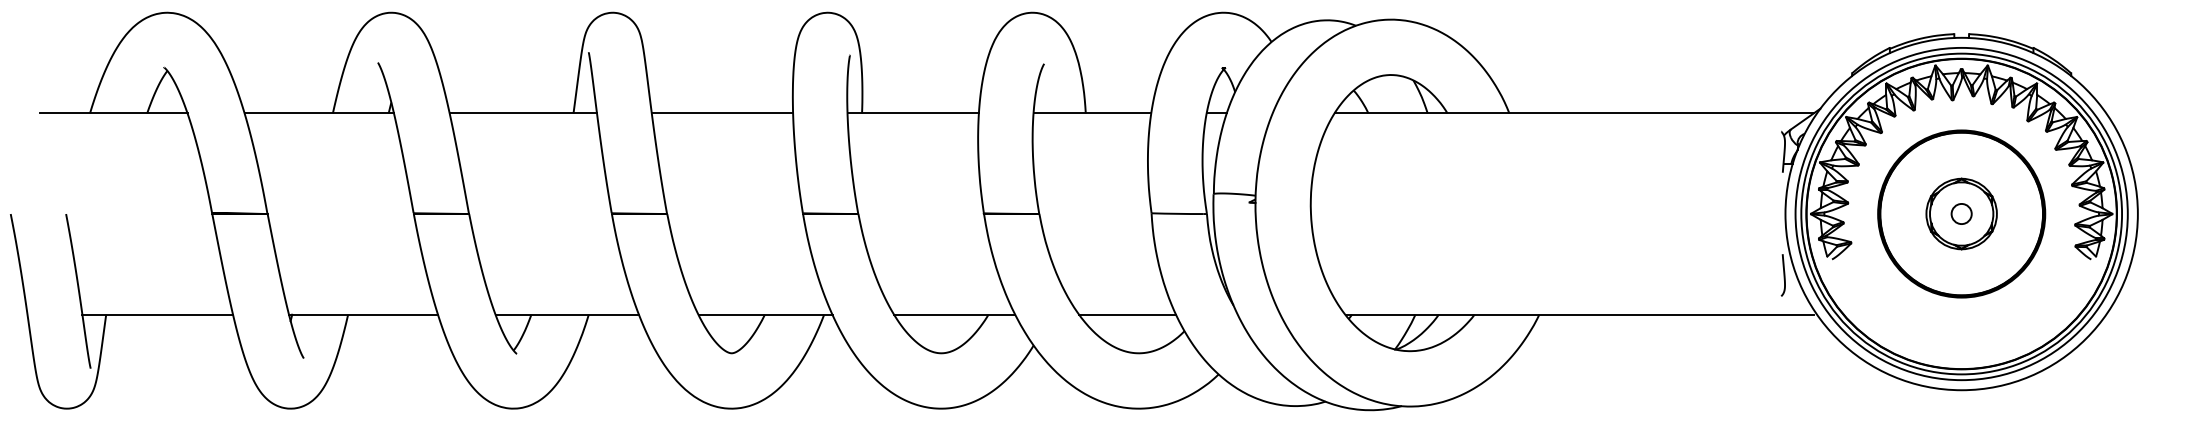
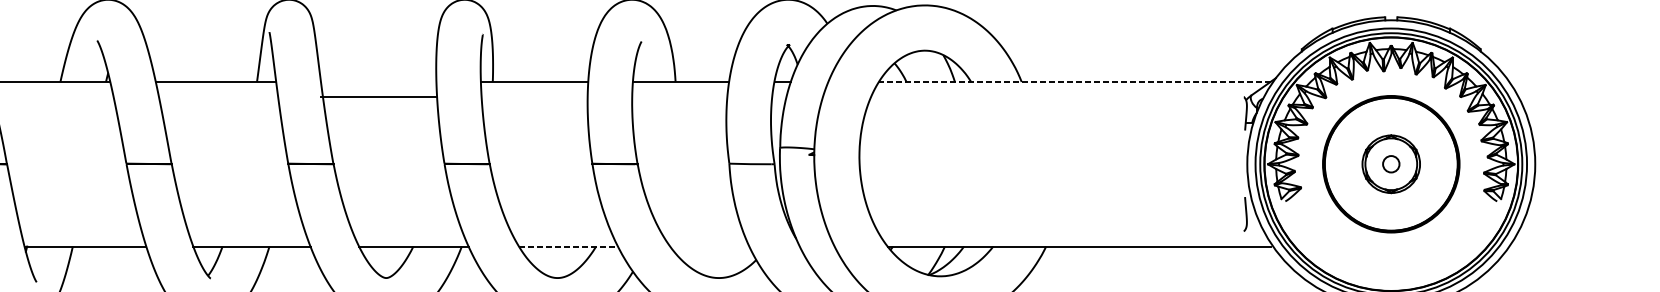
line: (722, 113) -> (378, 96), moved
line: (1573, 113) -> (1074, 82), solid -> dashed
line: (954, 314) -> (568, 246), solid -> dashed
line: (1127, 314) -> (709, 246), removed

